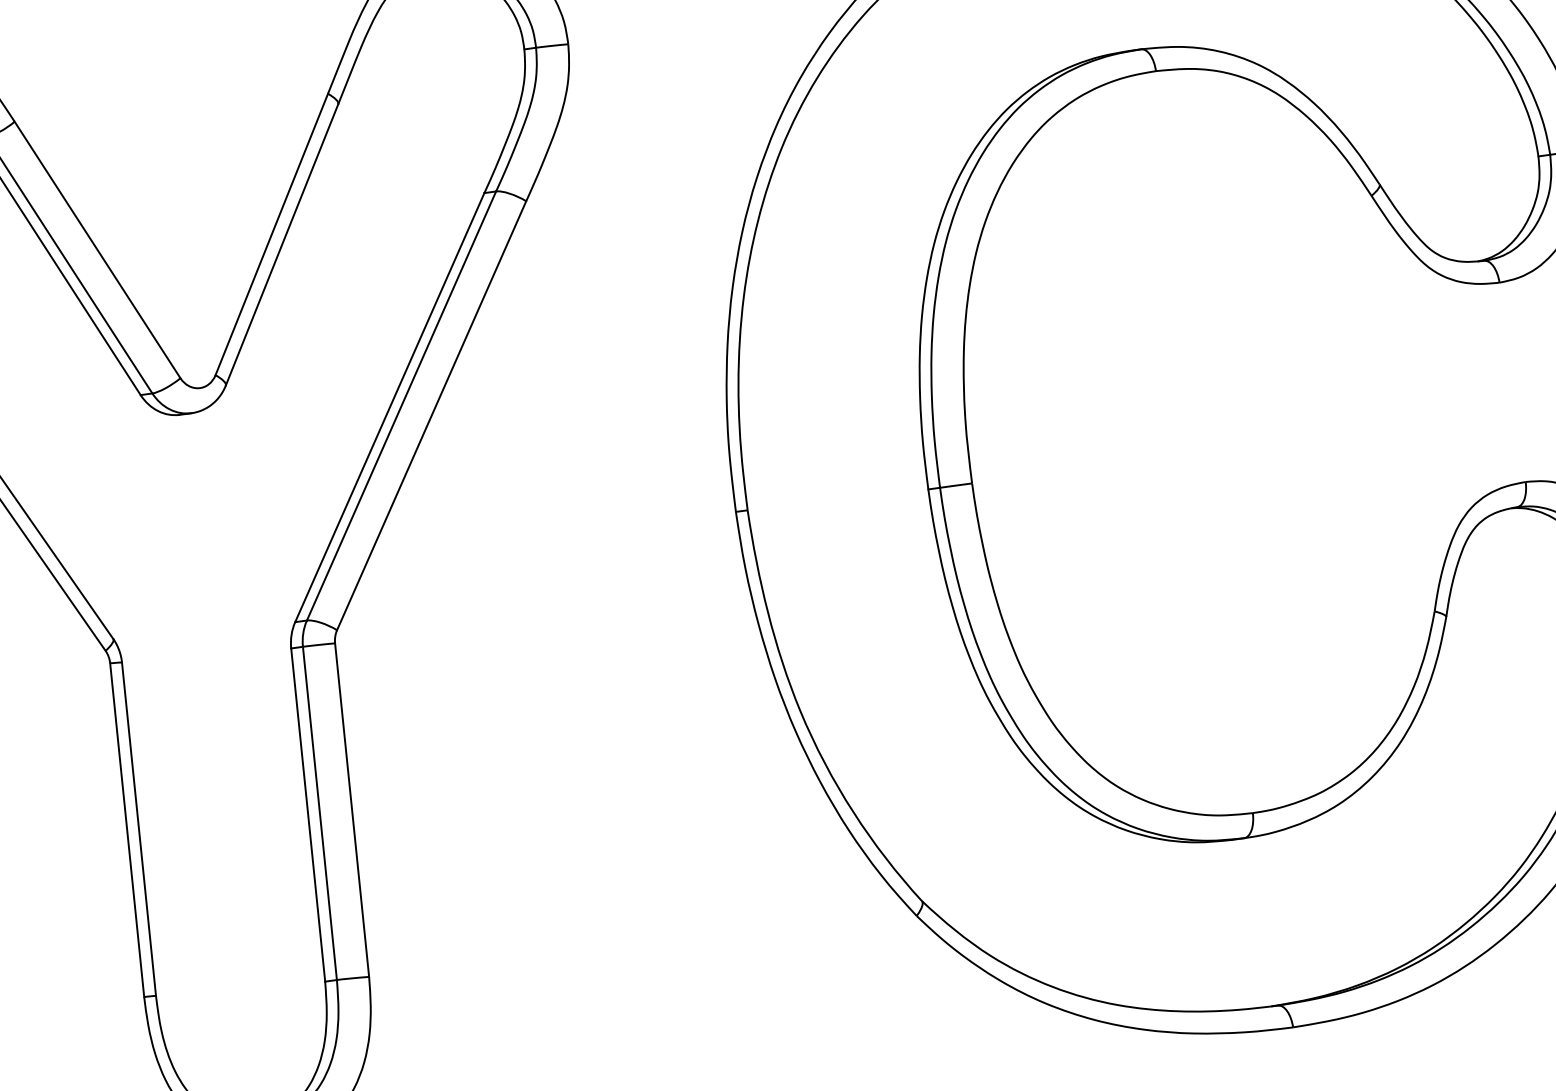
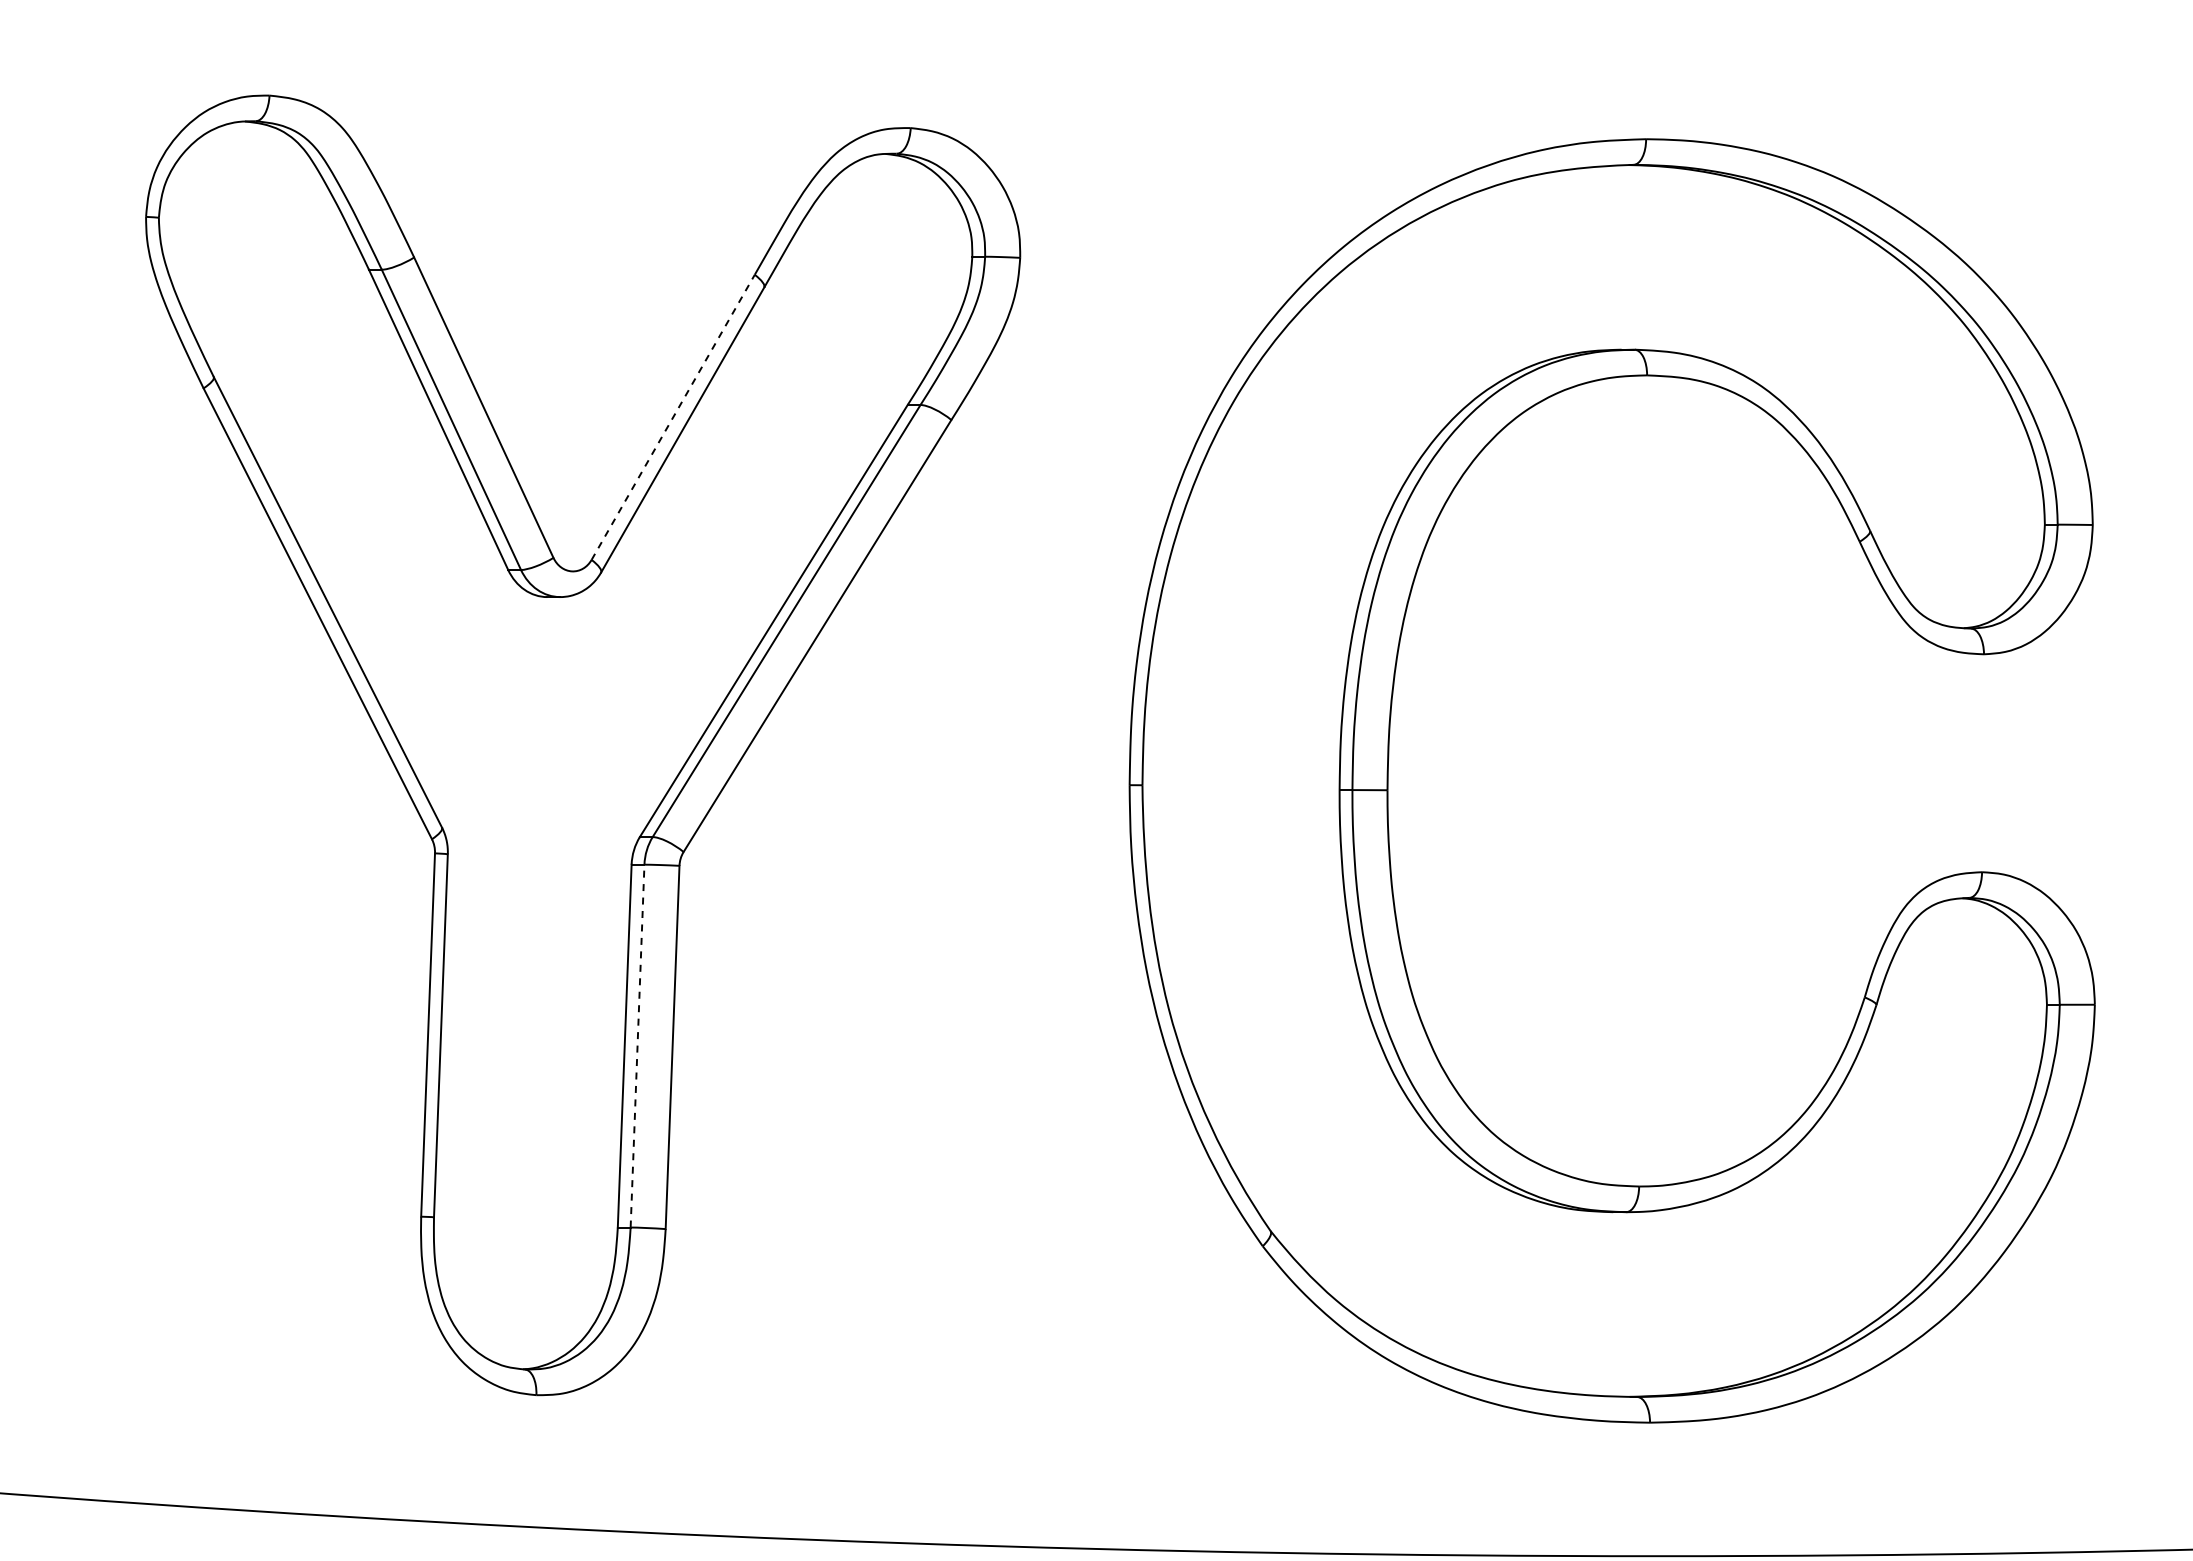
line: (271, 233) -> (673, 416), solid -> dashed
line: (319, 813) -> (637, 1046), solid -> dashed

